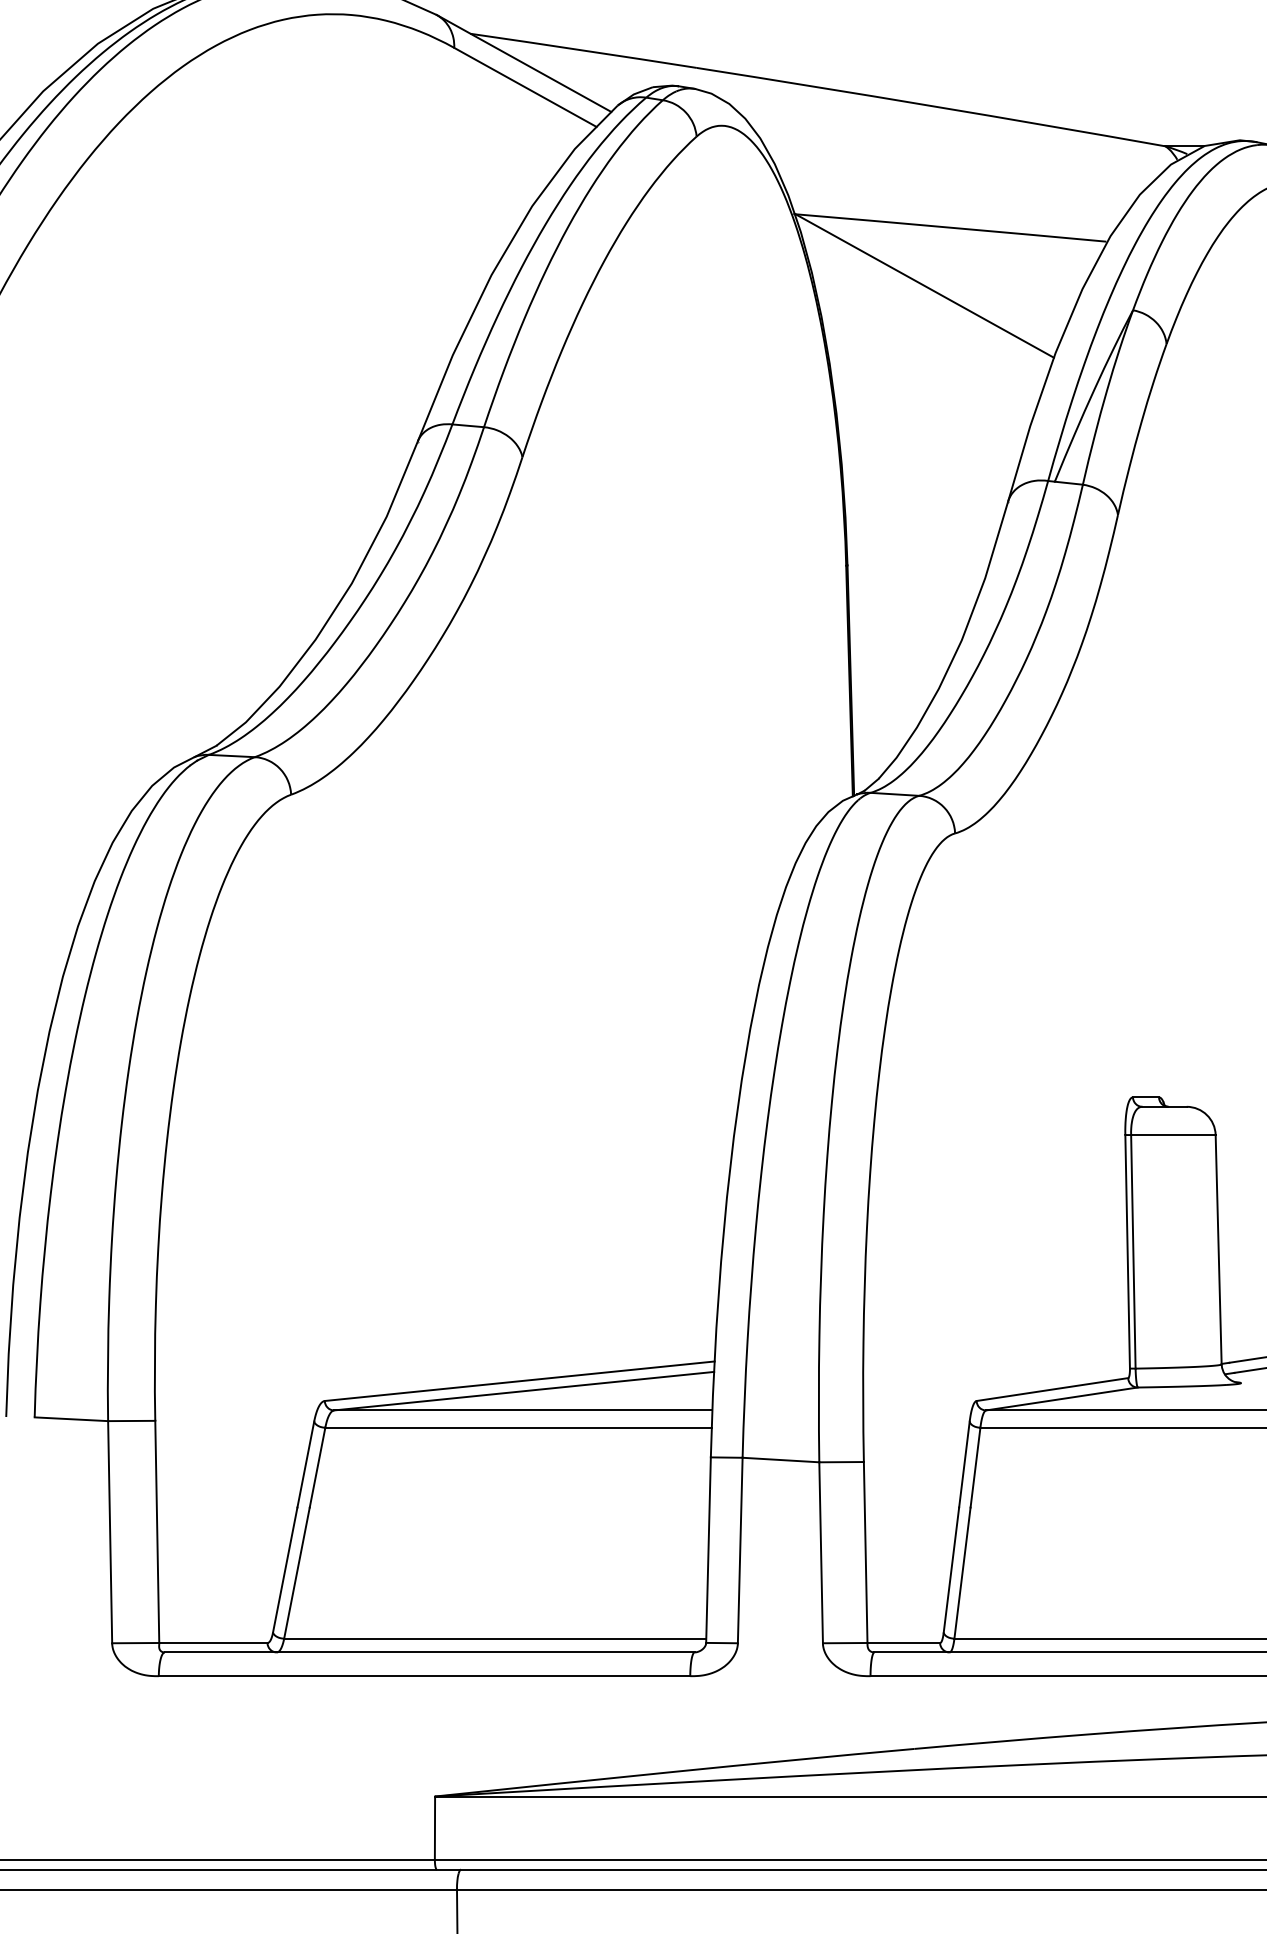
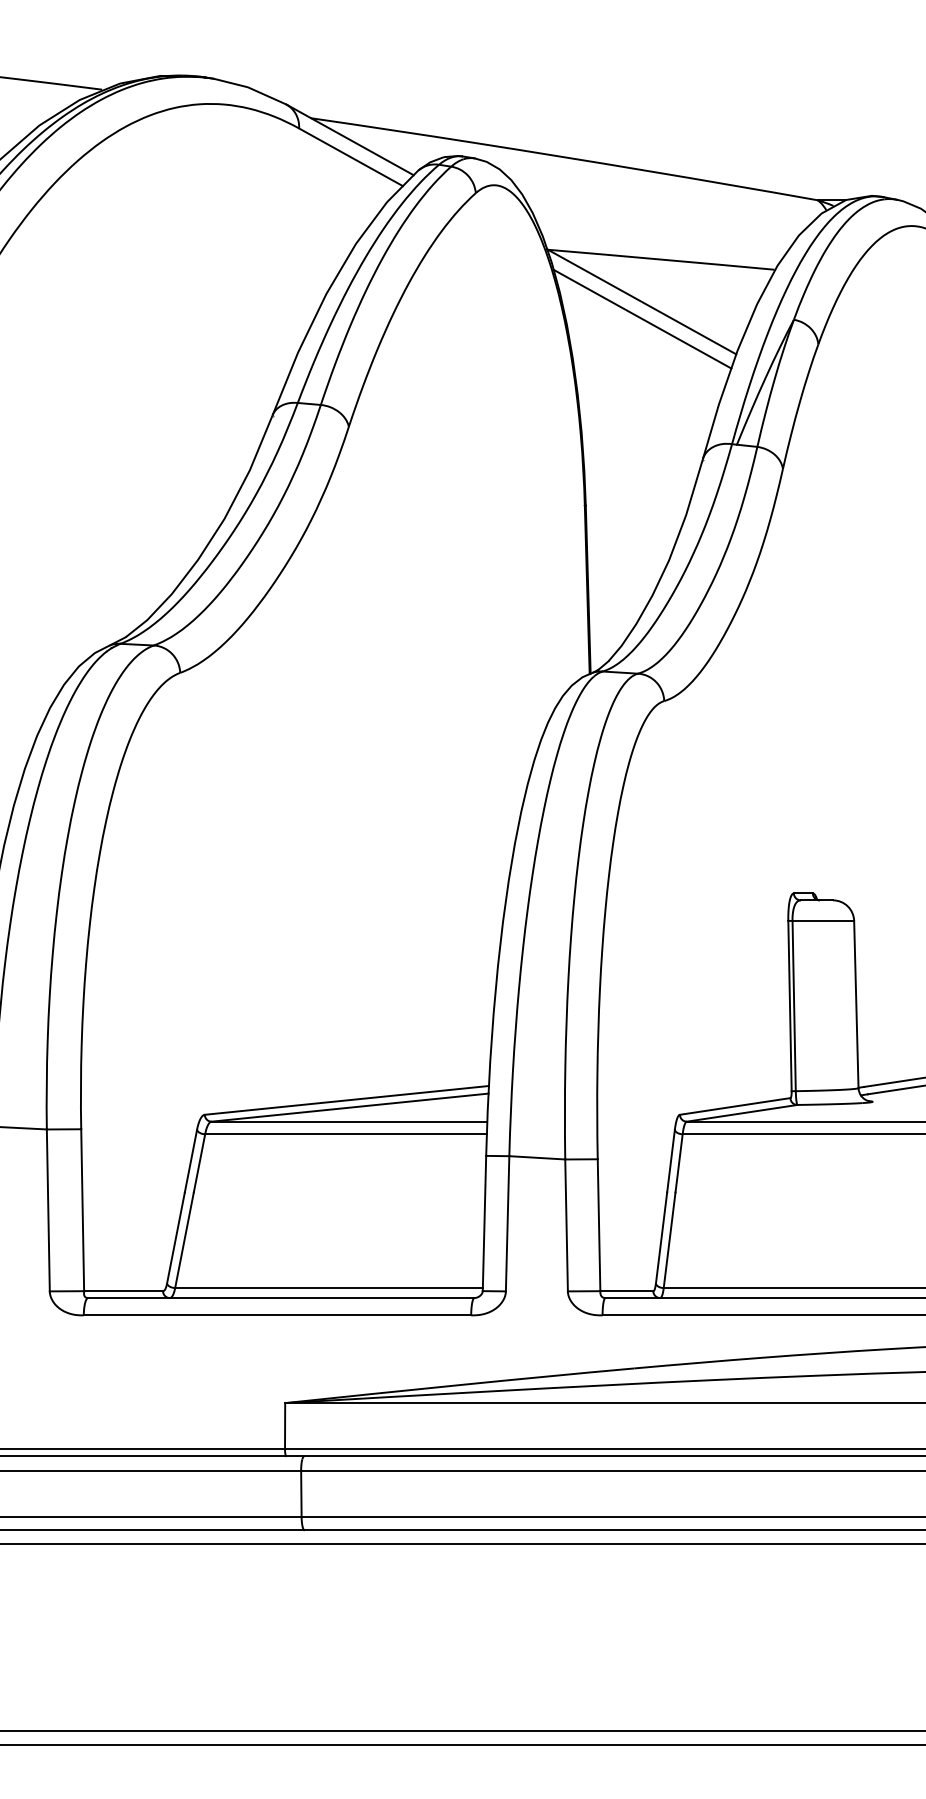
line: (925, 308) -> (642, 318), added

